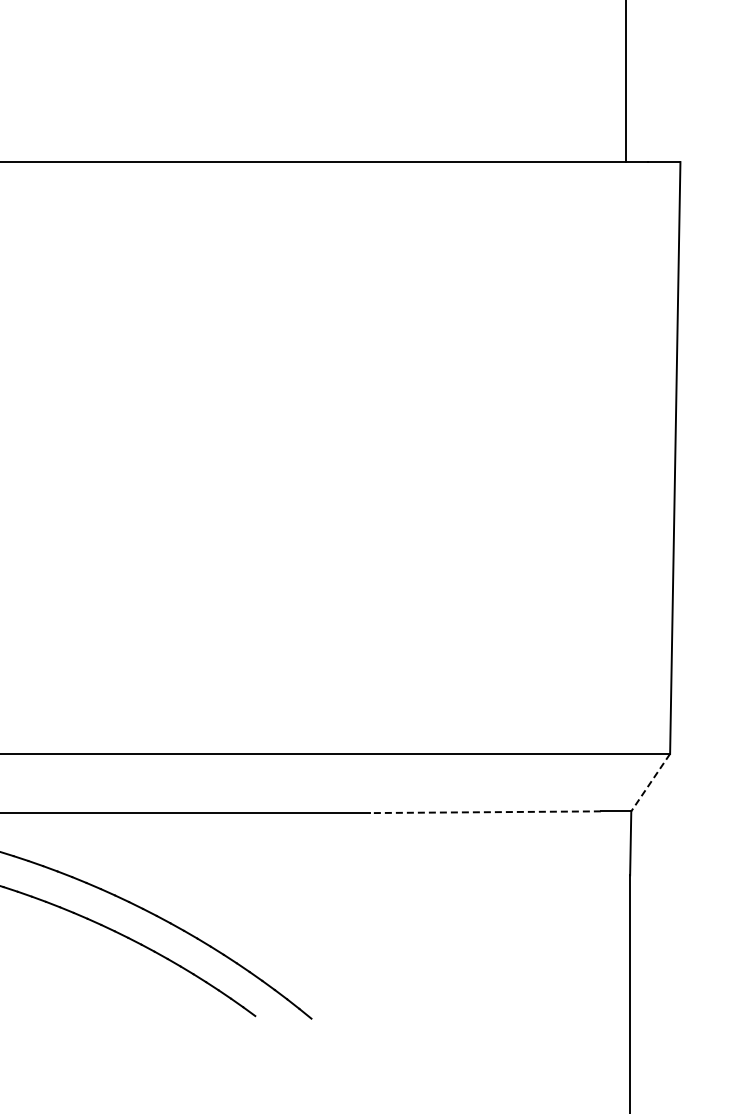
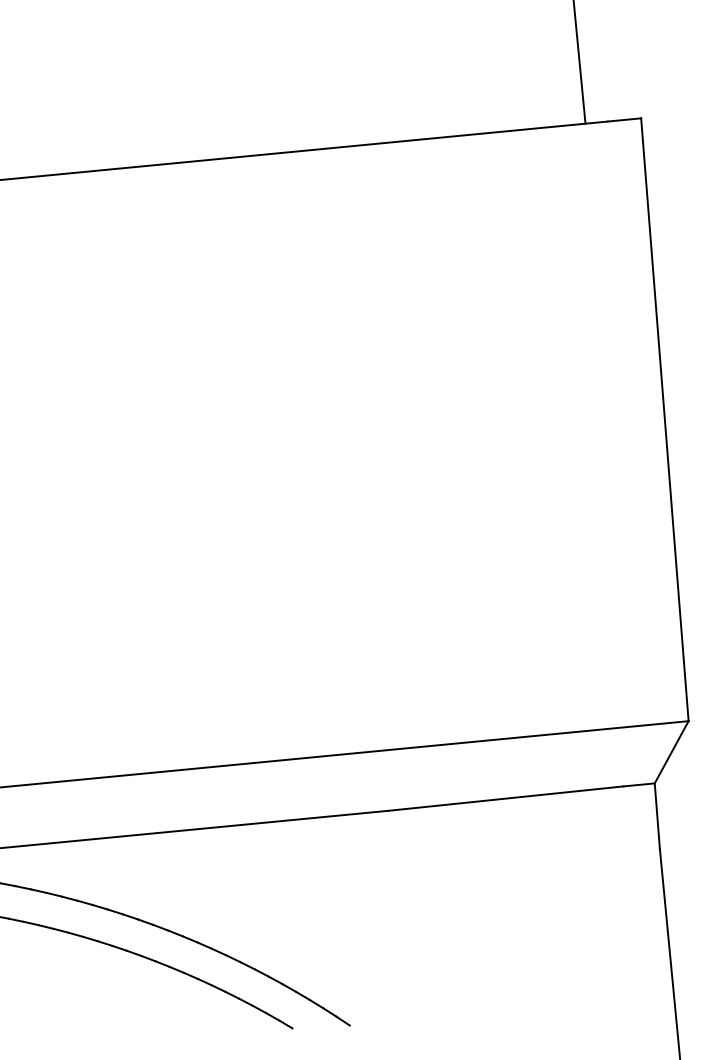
line: (650, 782) -> (671, 752), dashed -> solid
line: (485, 812) -> (506, 798), dashed -> solid

